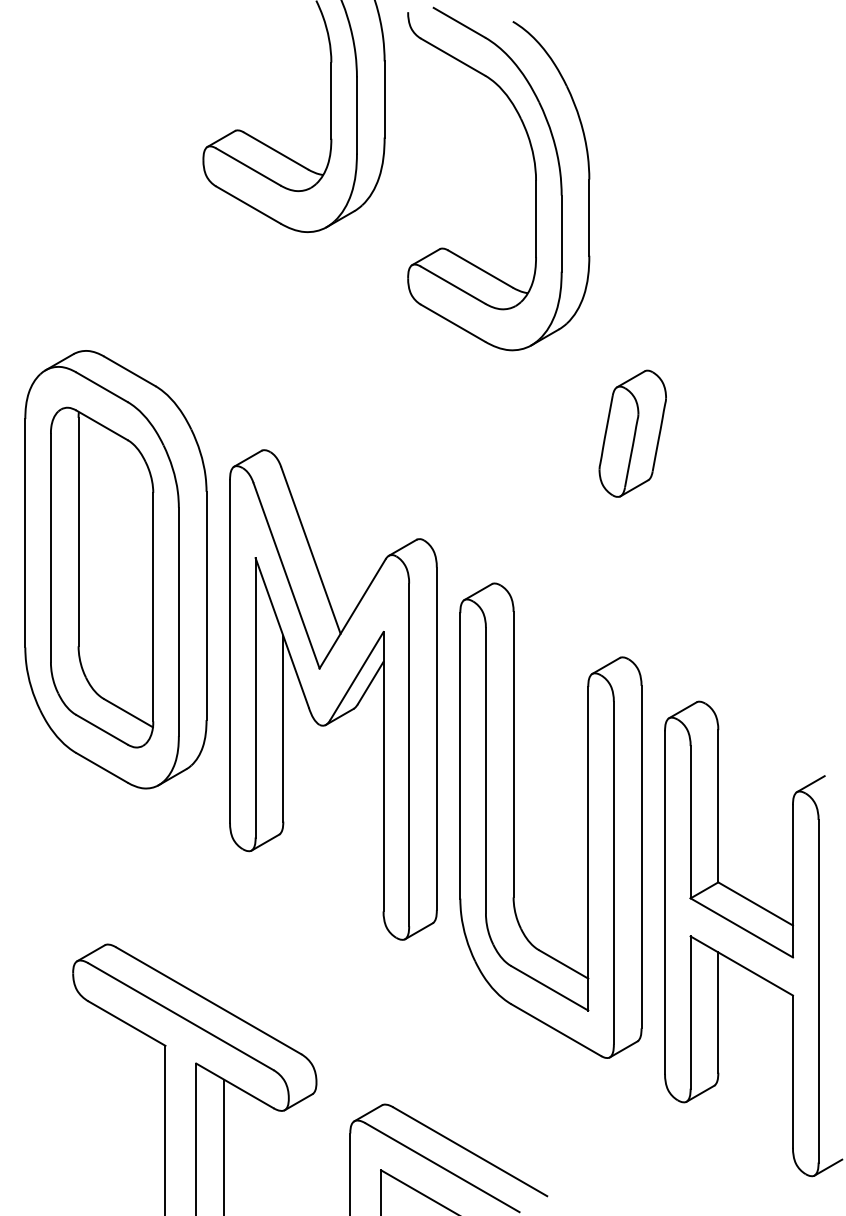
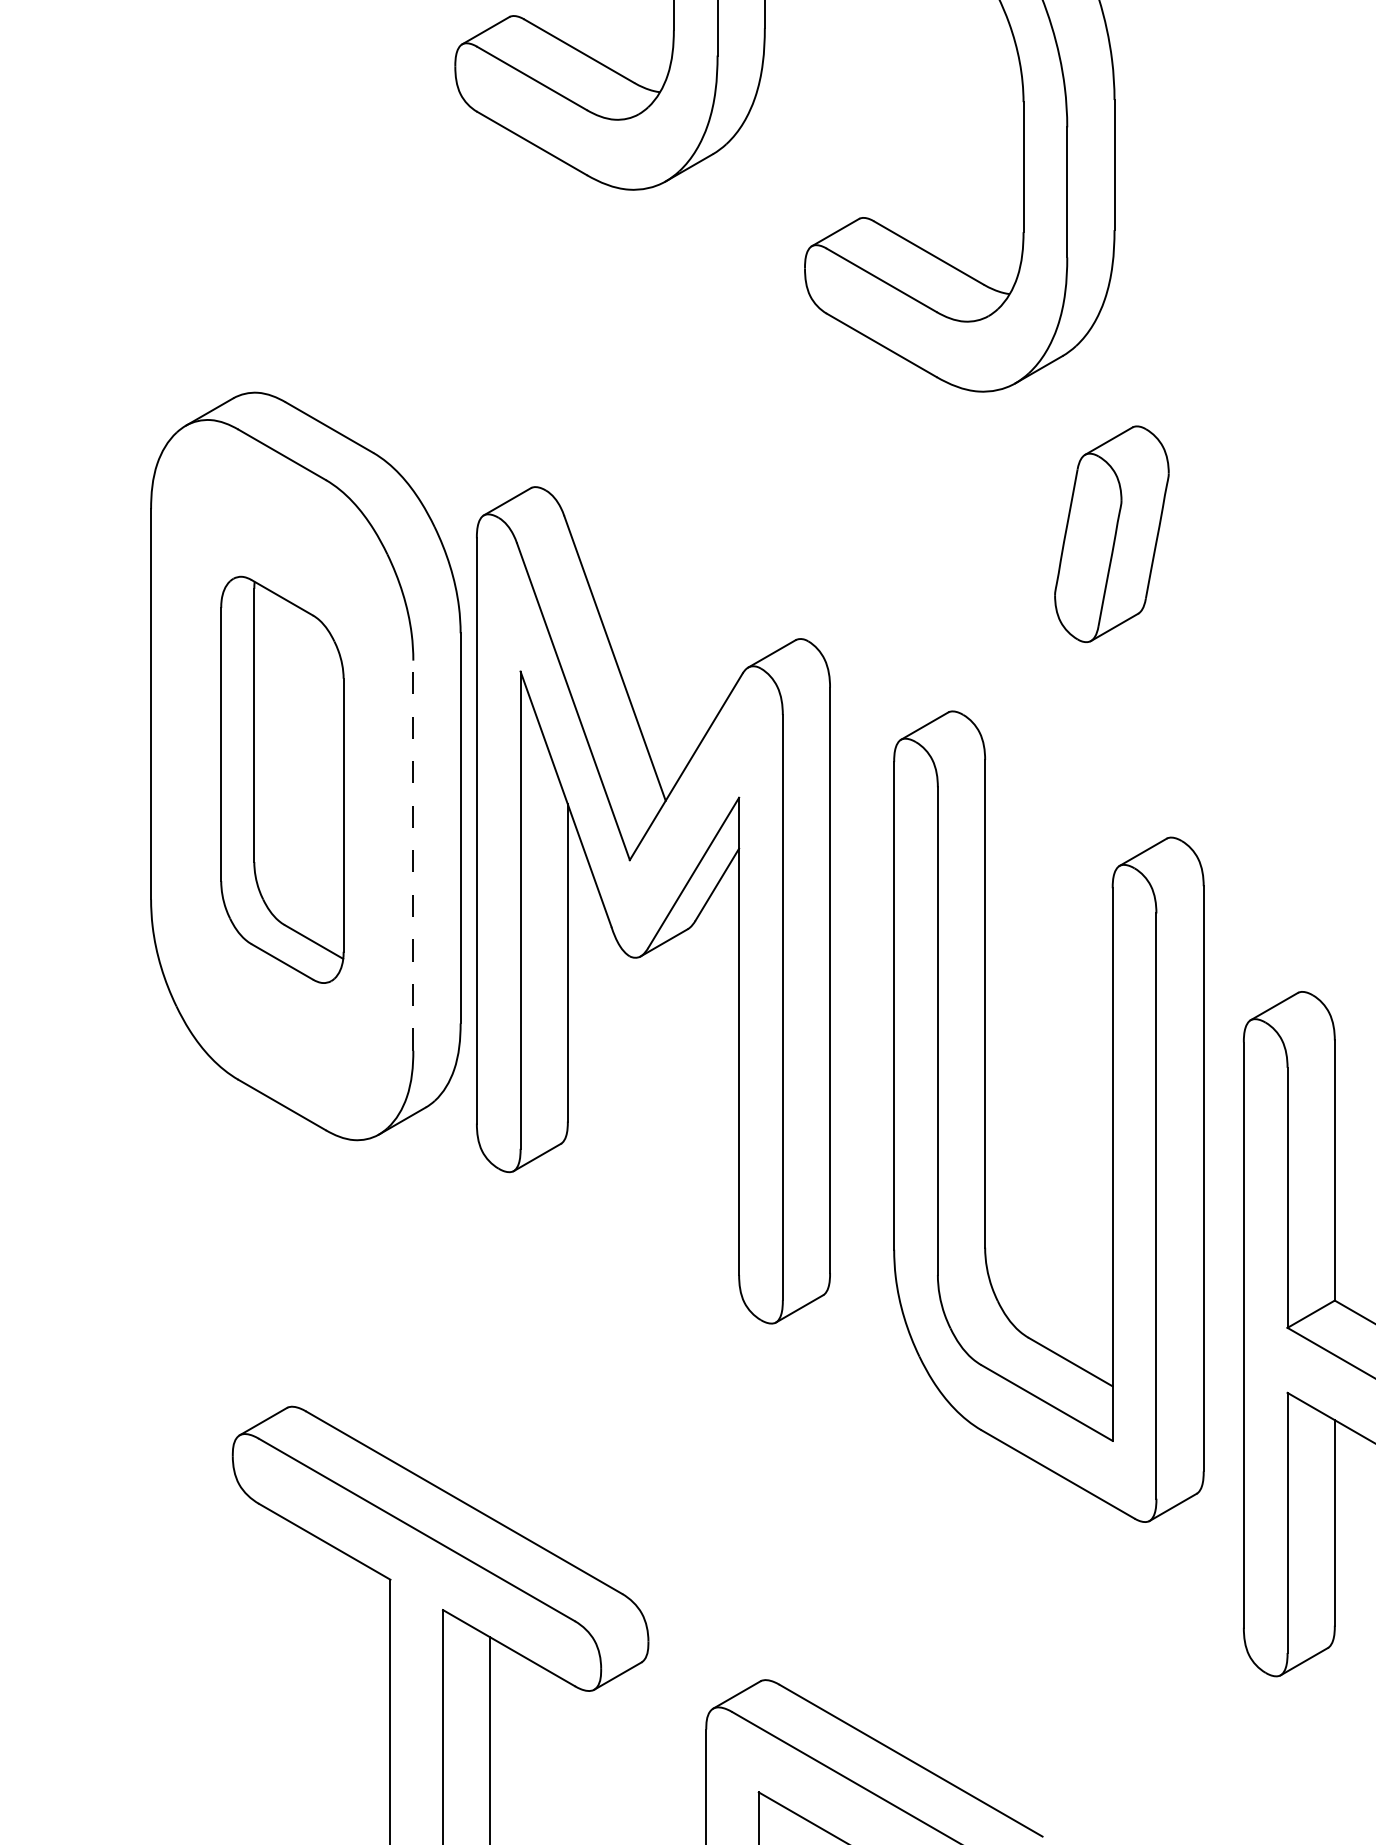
part: (632, 433) -> (1111, 533), moved
part: (102, 577) -> (282, 779), size x0.7
line: (178, 621) -> (412, 854), solid -> dashed
part: (333, 694) -> (653, 904), moved
part: (514, 820) -> (986, 1116), moved

